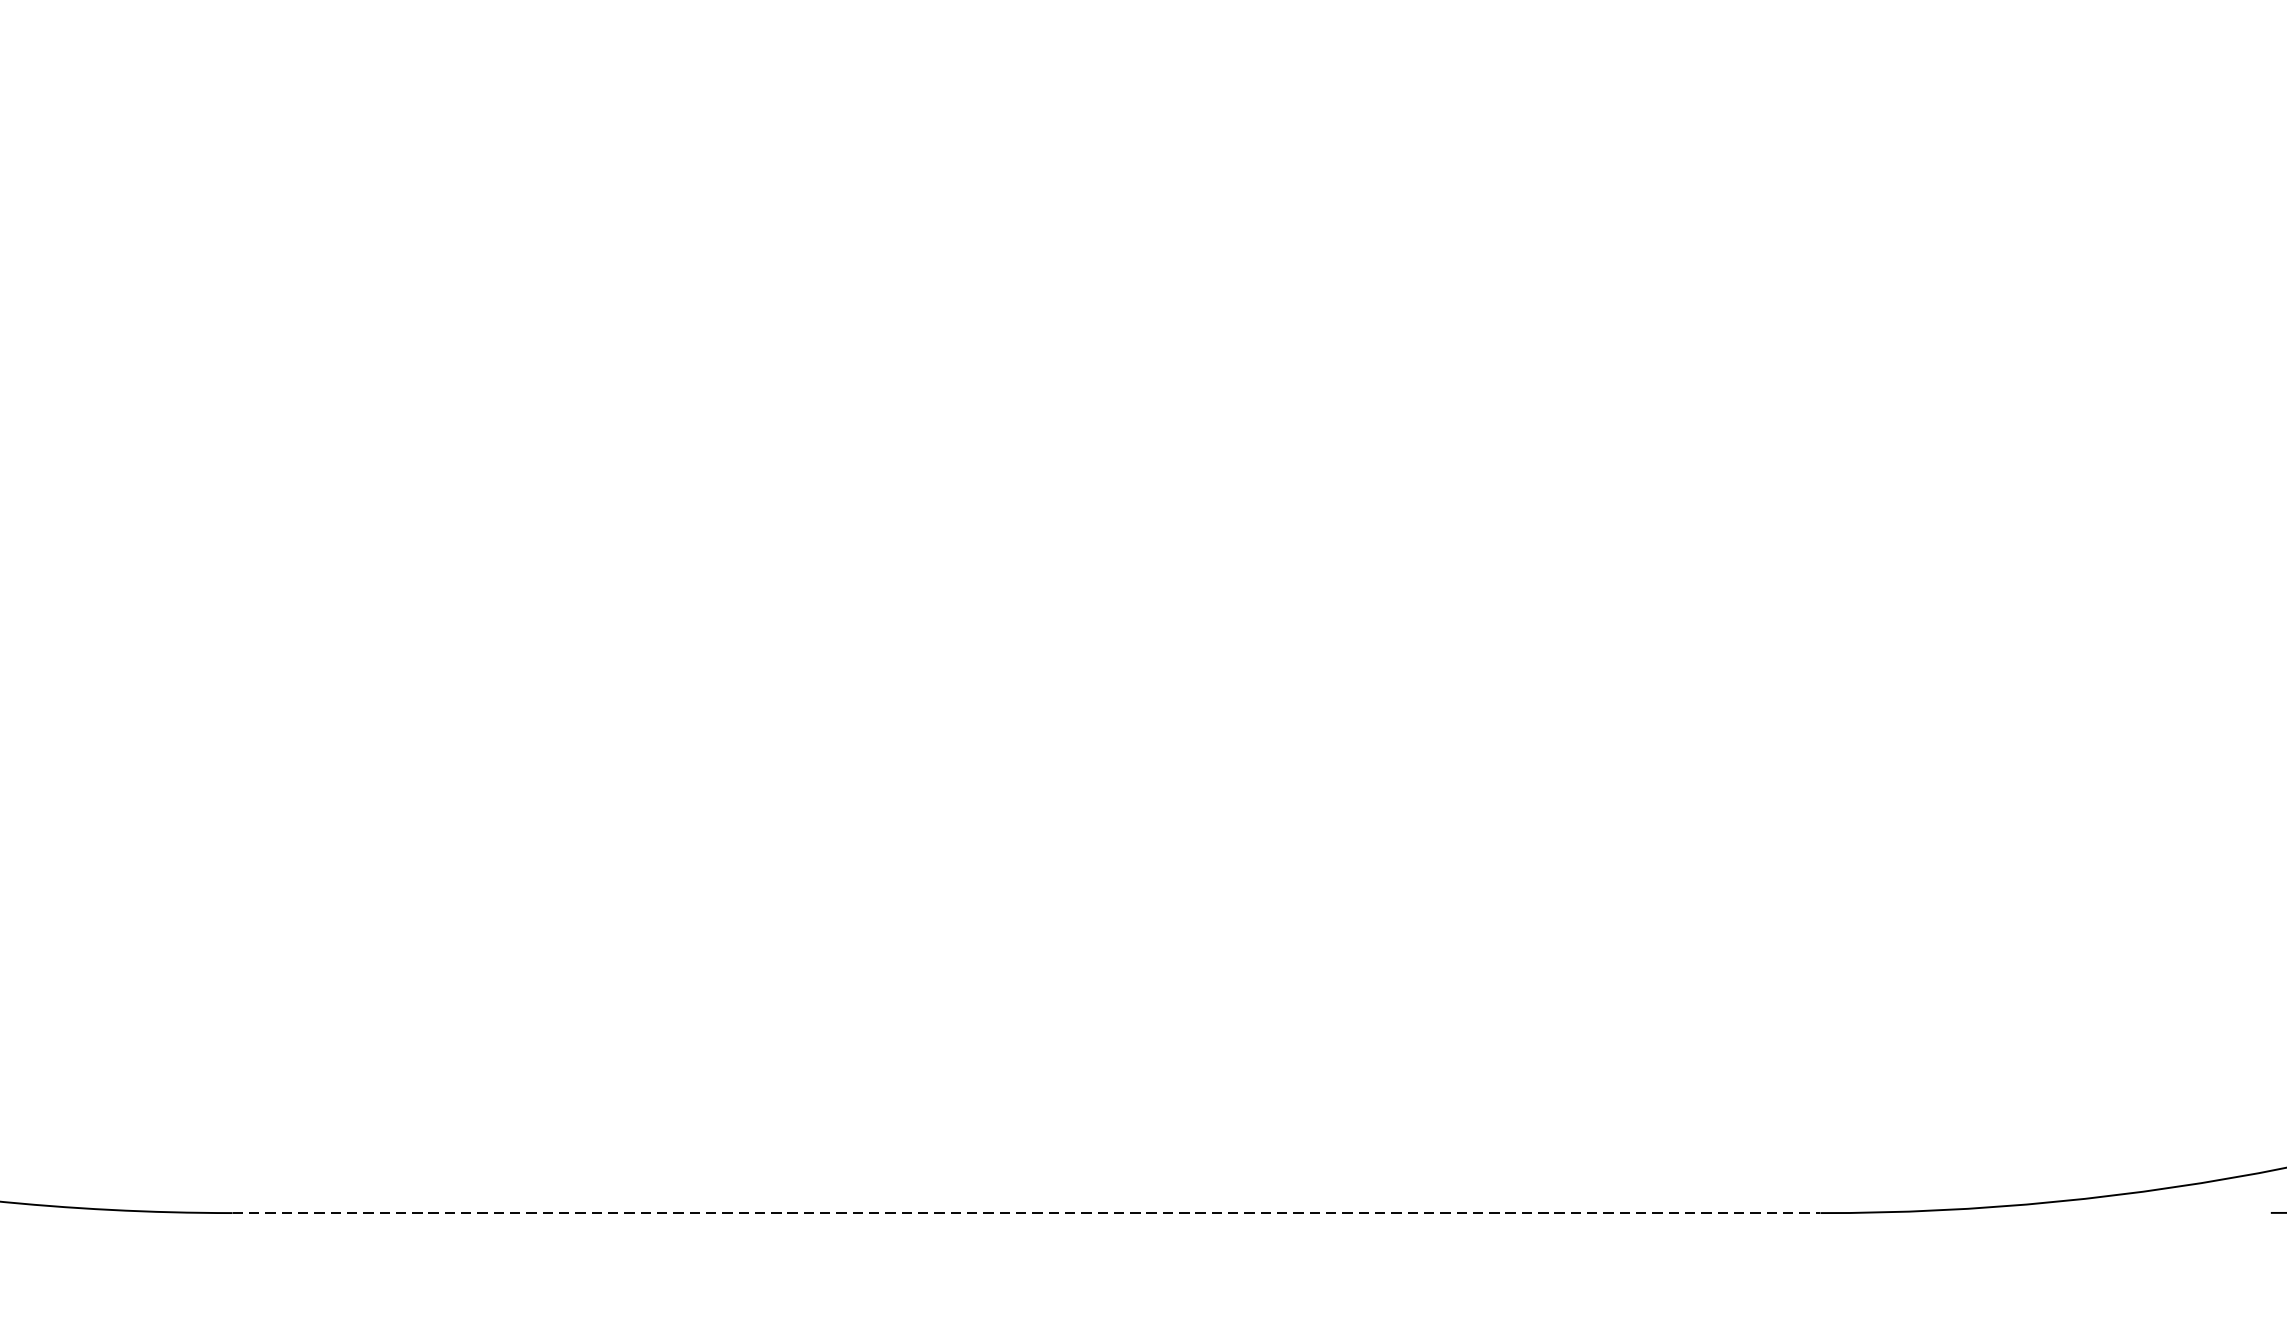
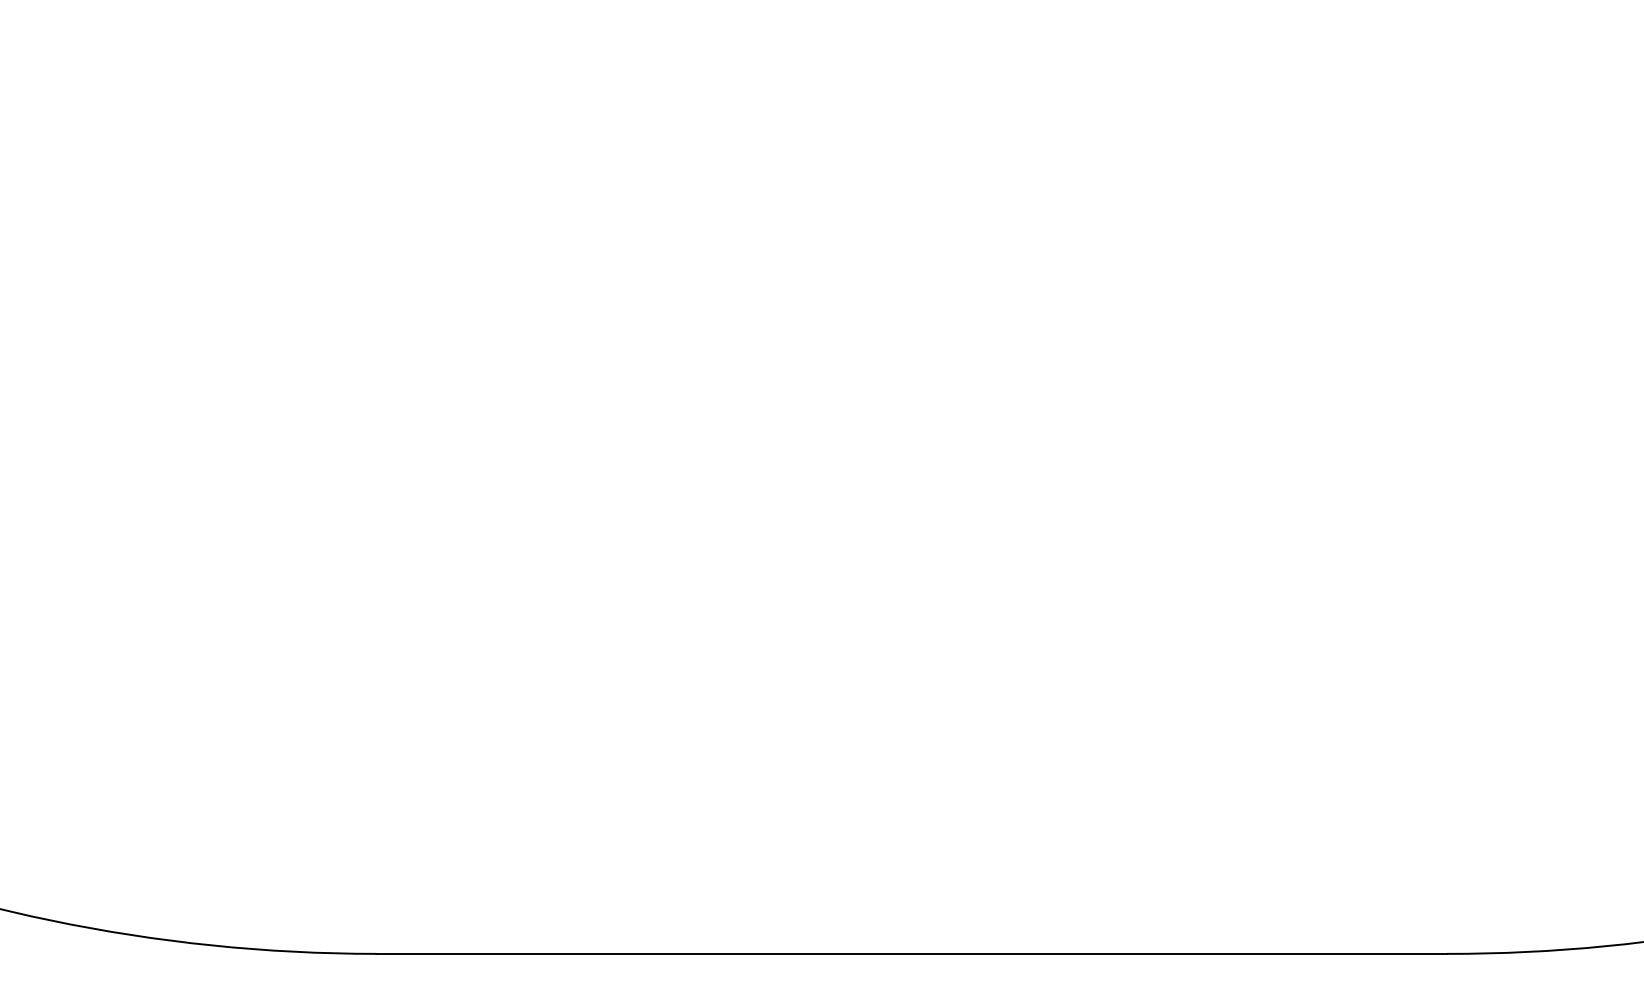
line: (1026, 1212) -> (911, 953), dashed -> solid

